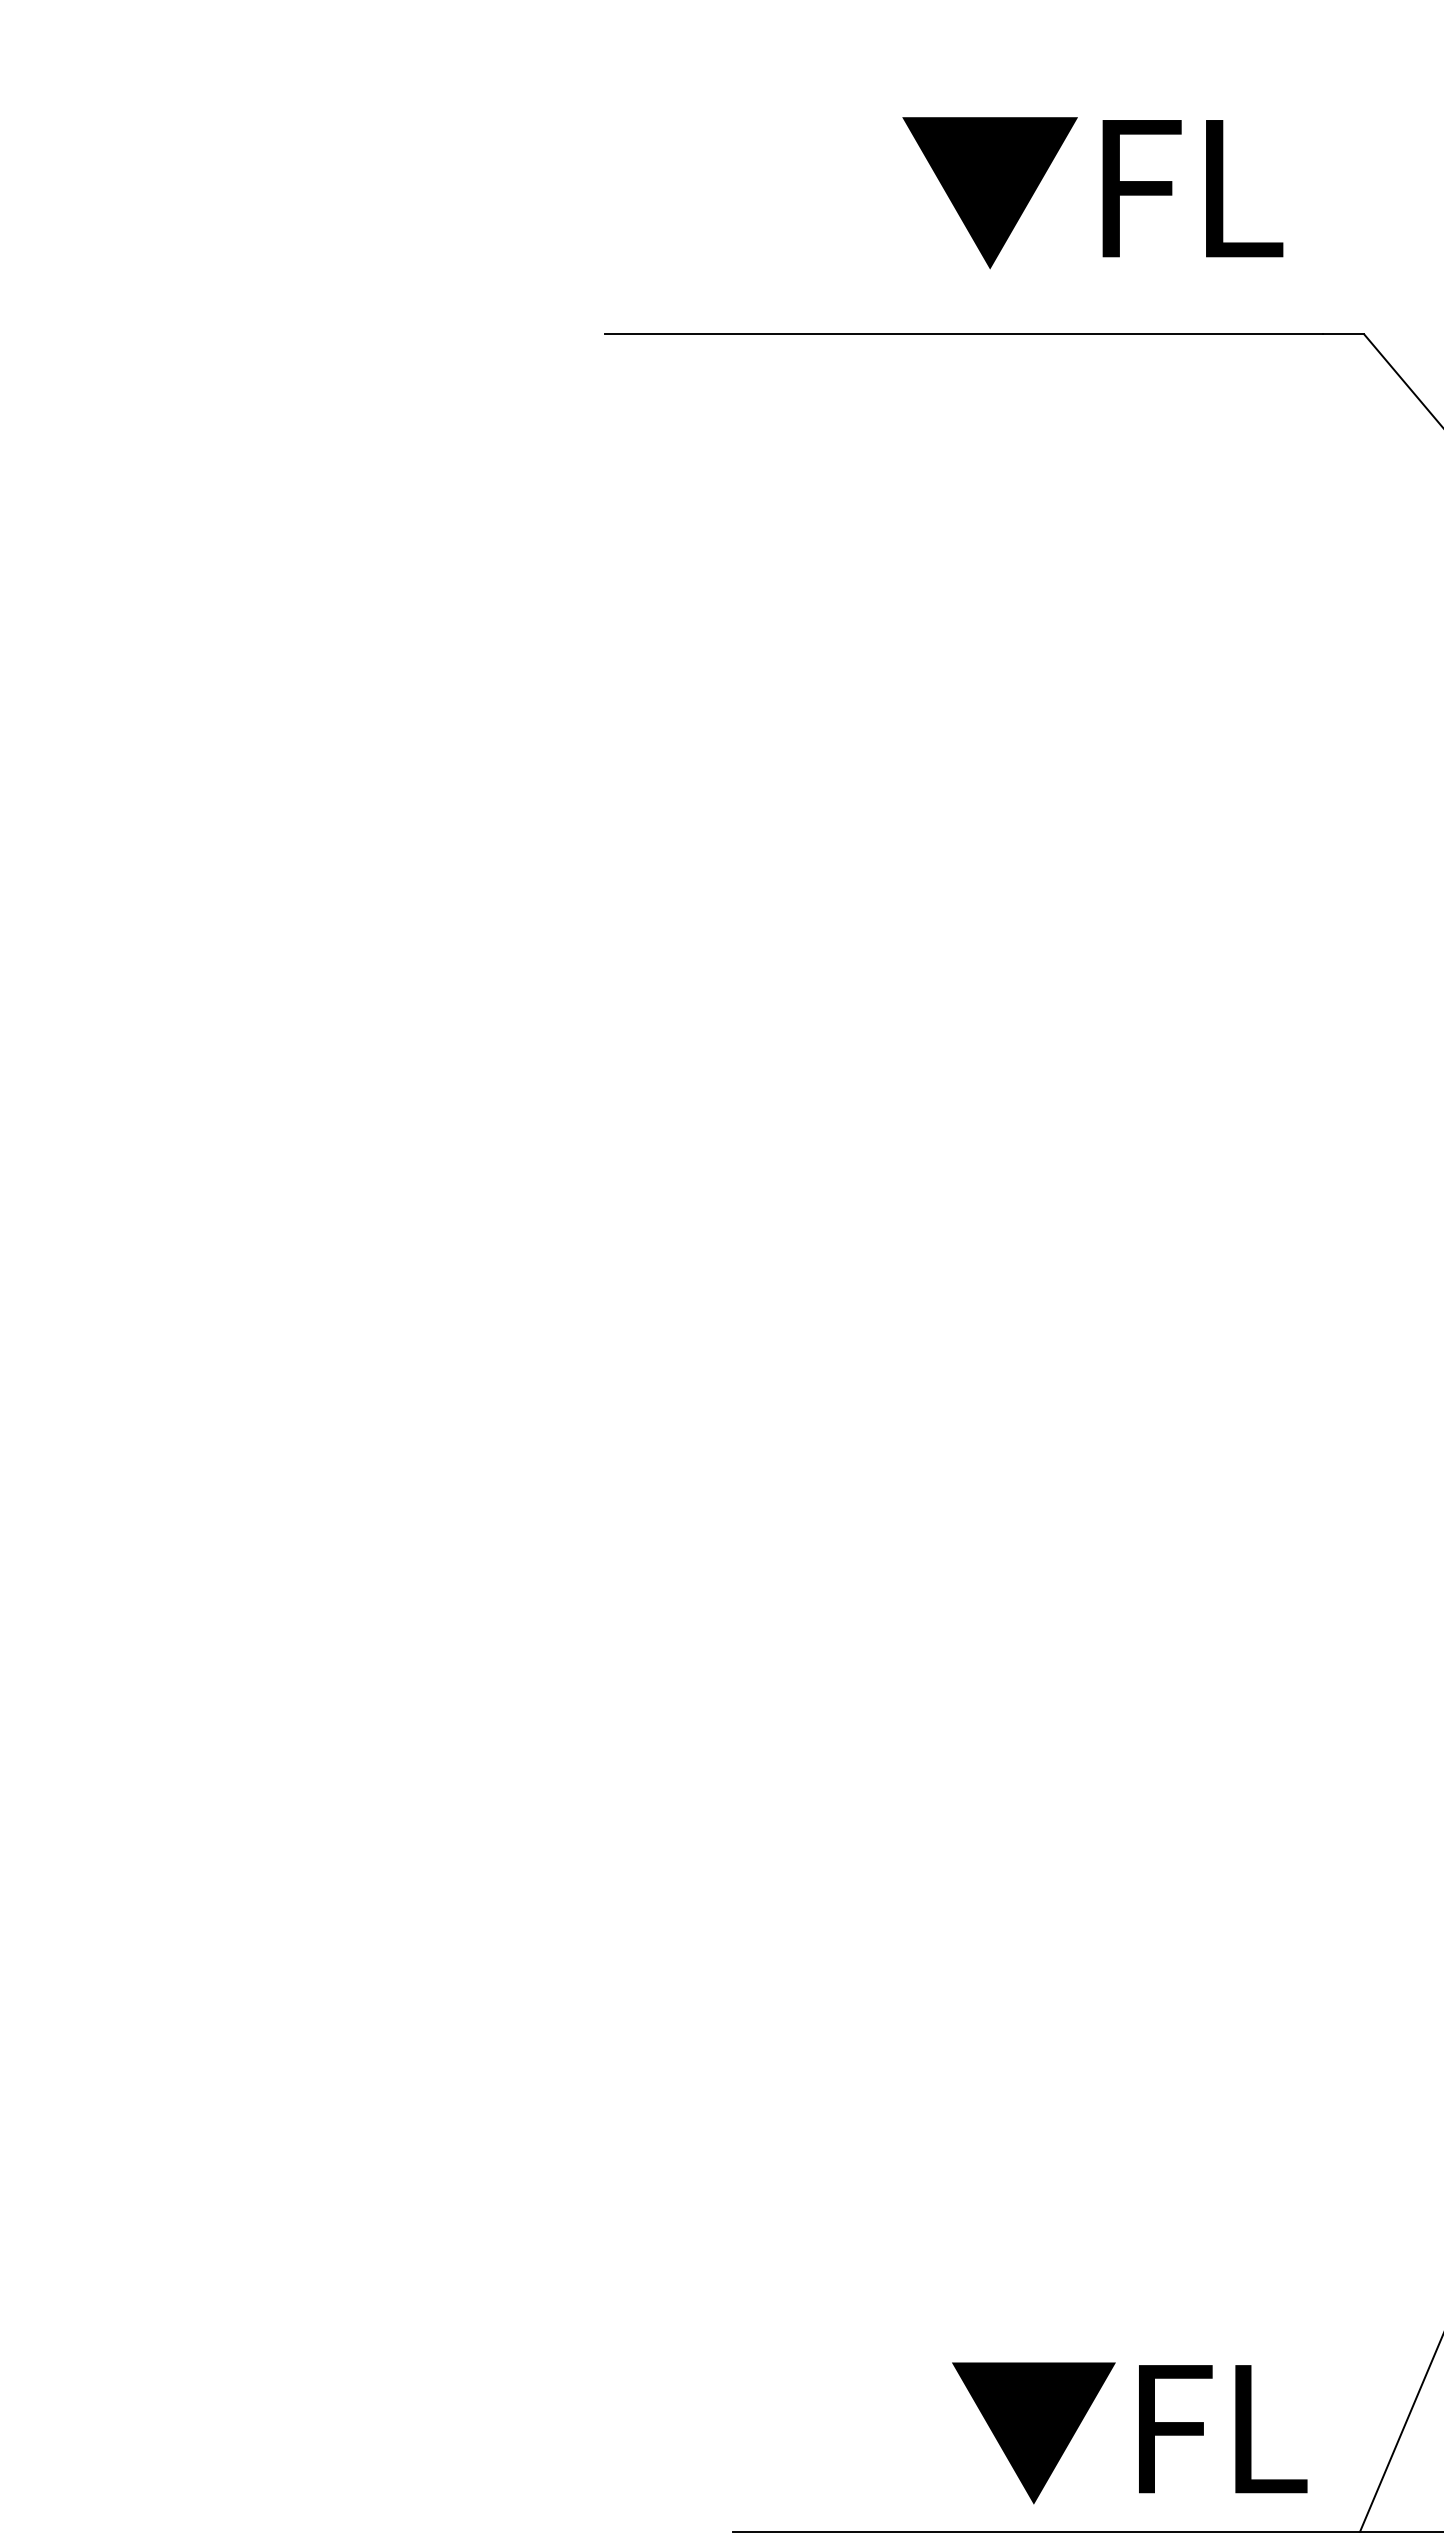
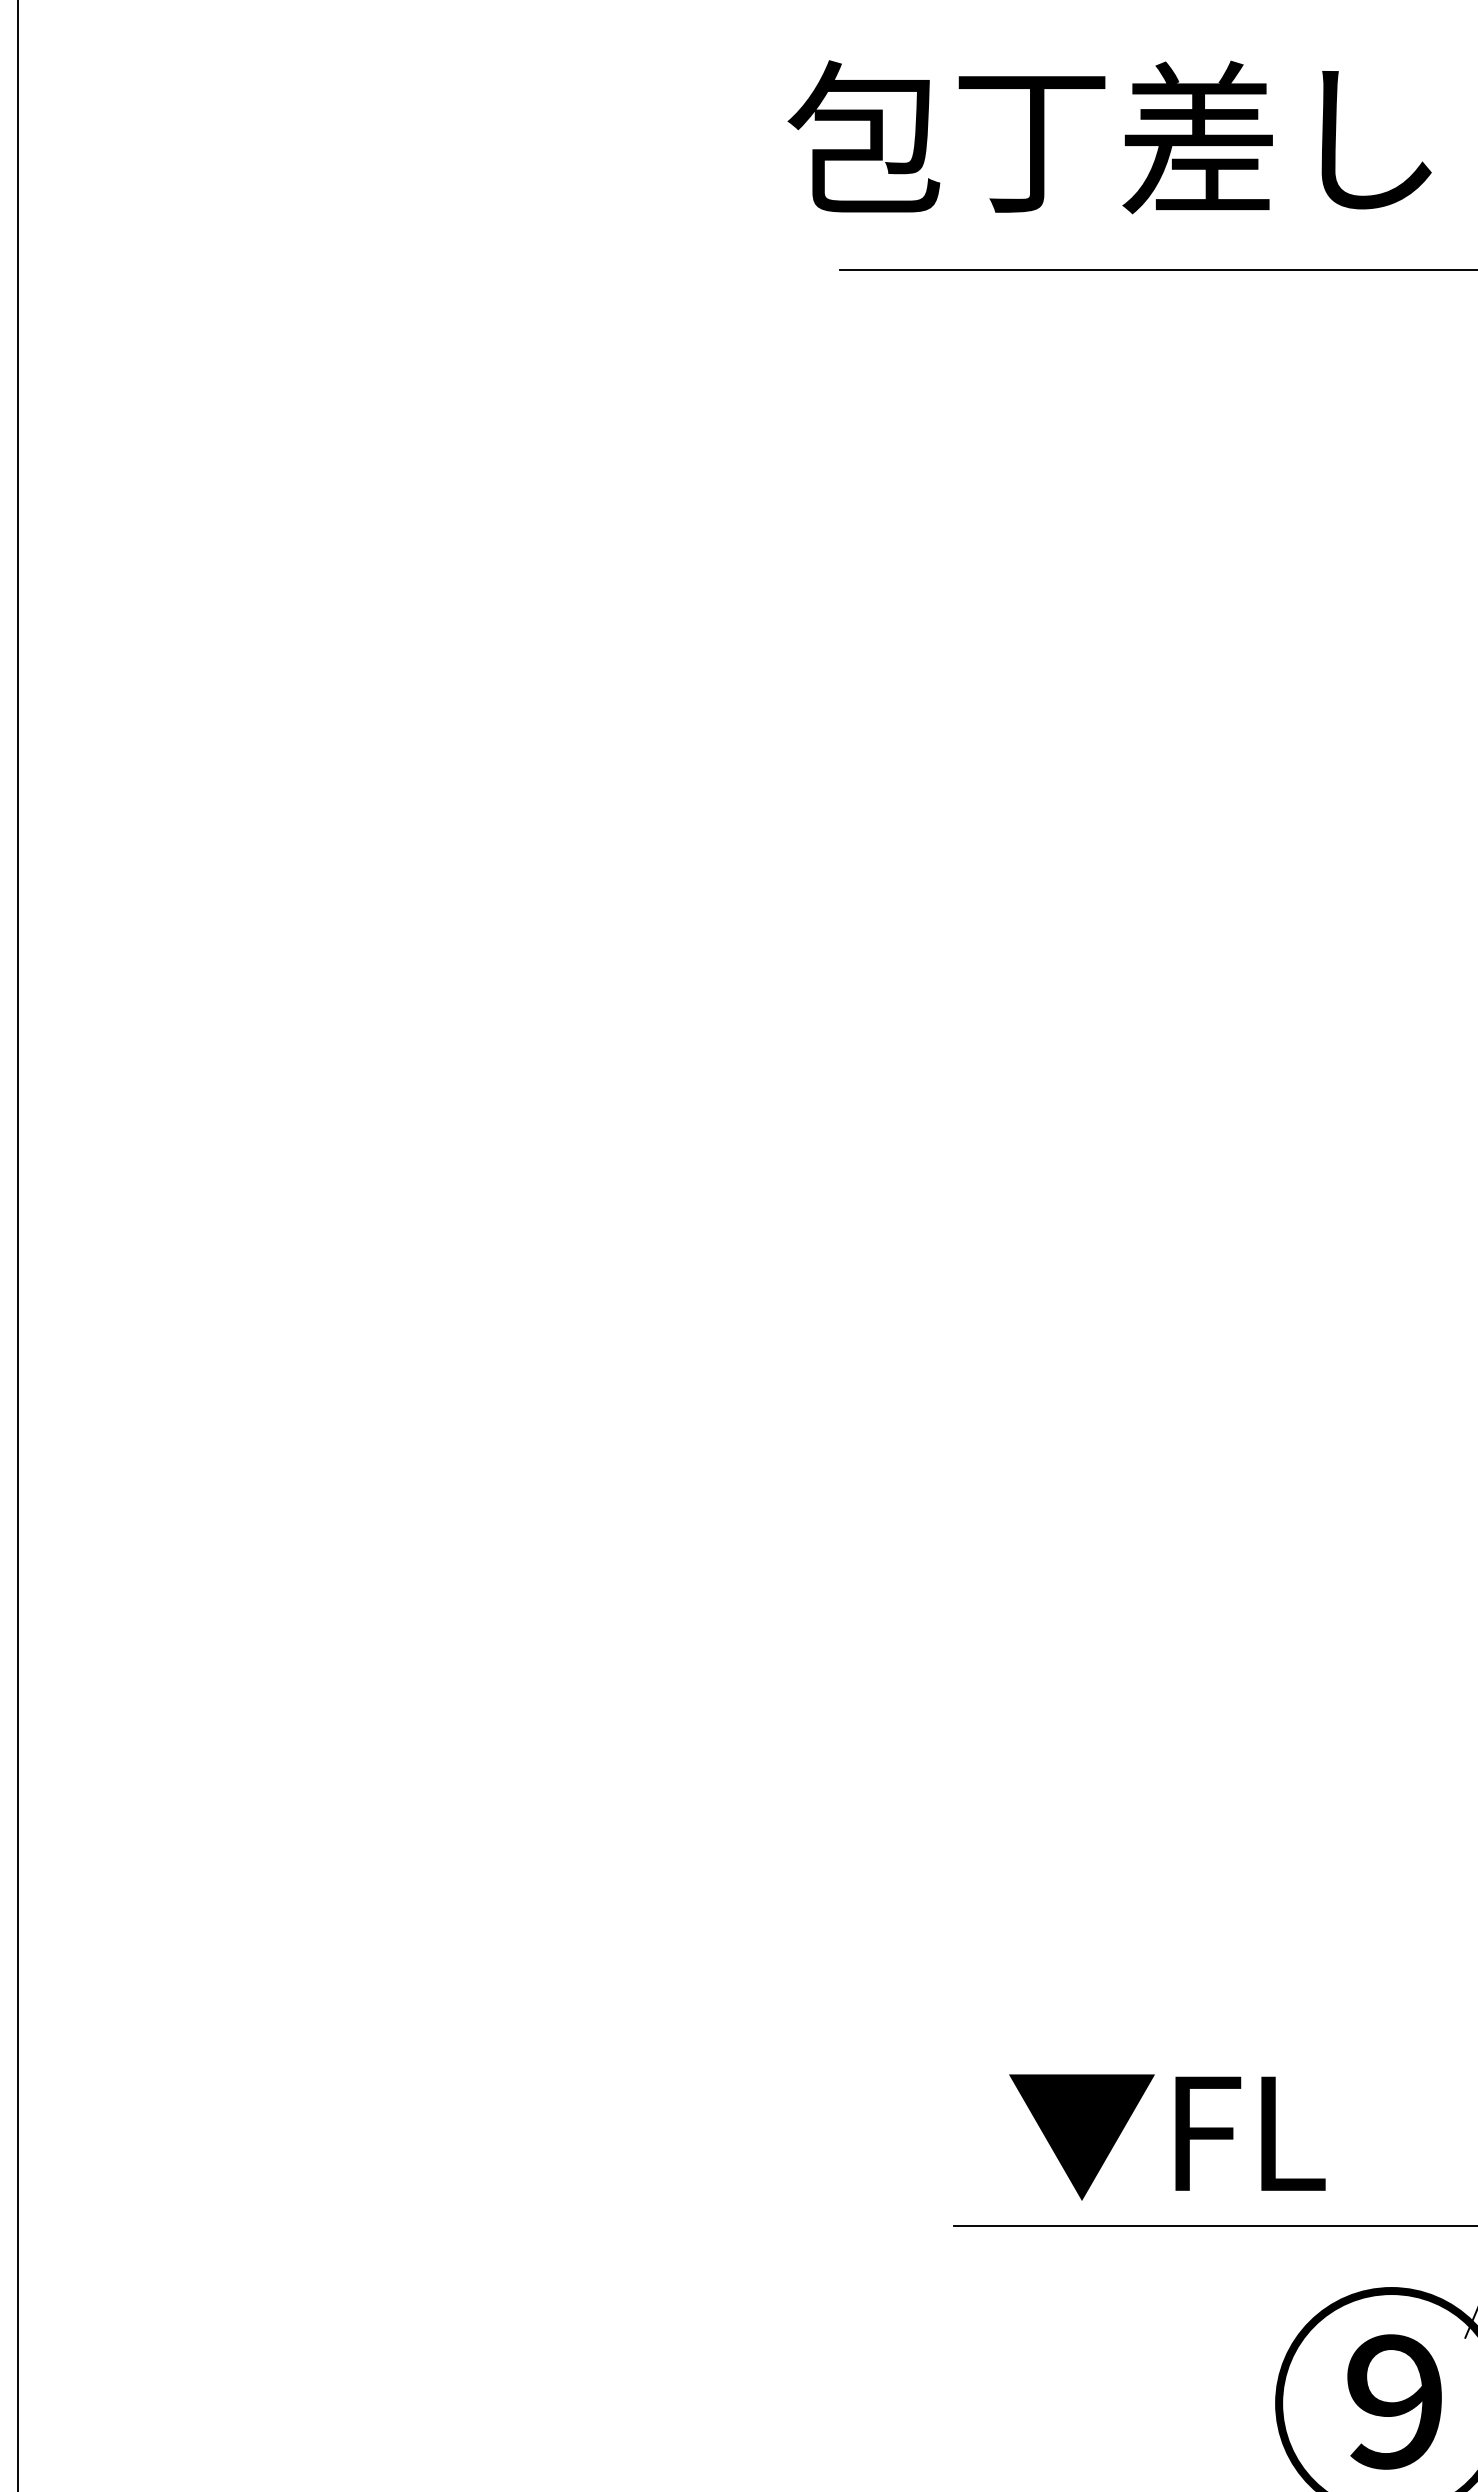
text: (914, 185) -> (1115, 137), ▼FL -> 包丁差し
text: (1129, 2433) -> (1167, 2137), moved

